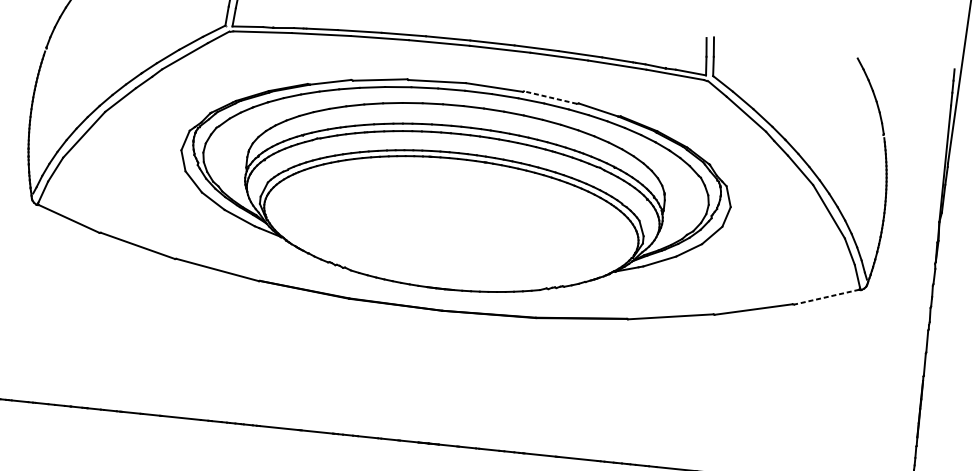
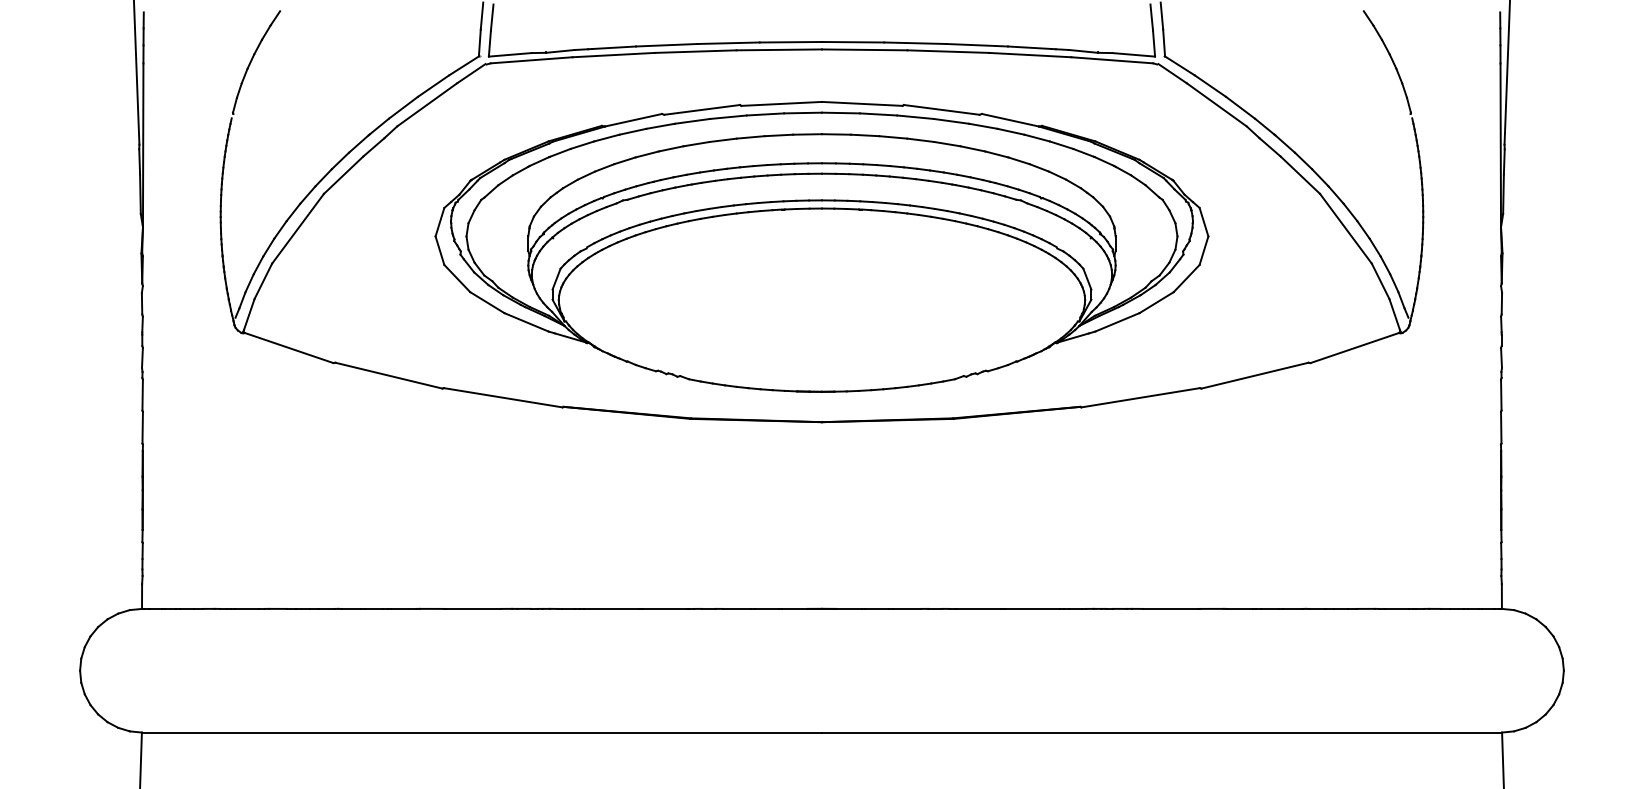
line: (550, 97) -> (941, 109), dashed -> solid
line: (826, 297) -> (1354, 348), dashed -> solid

